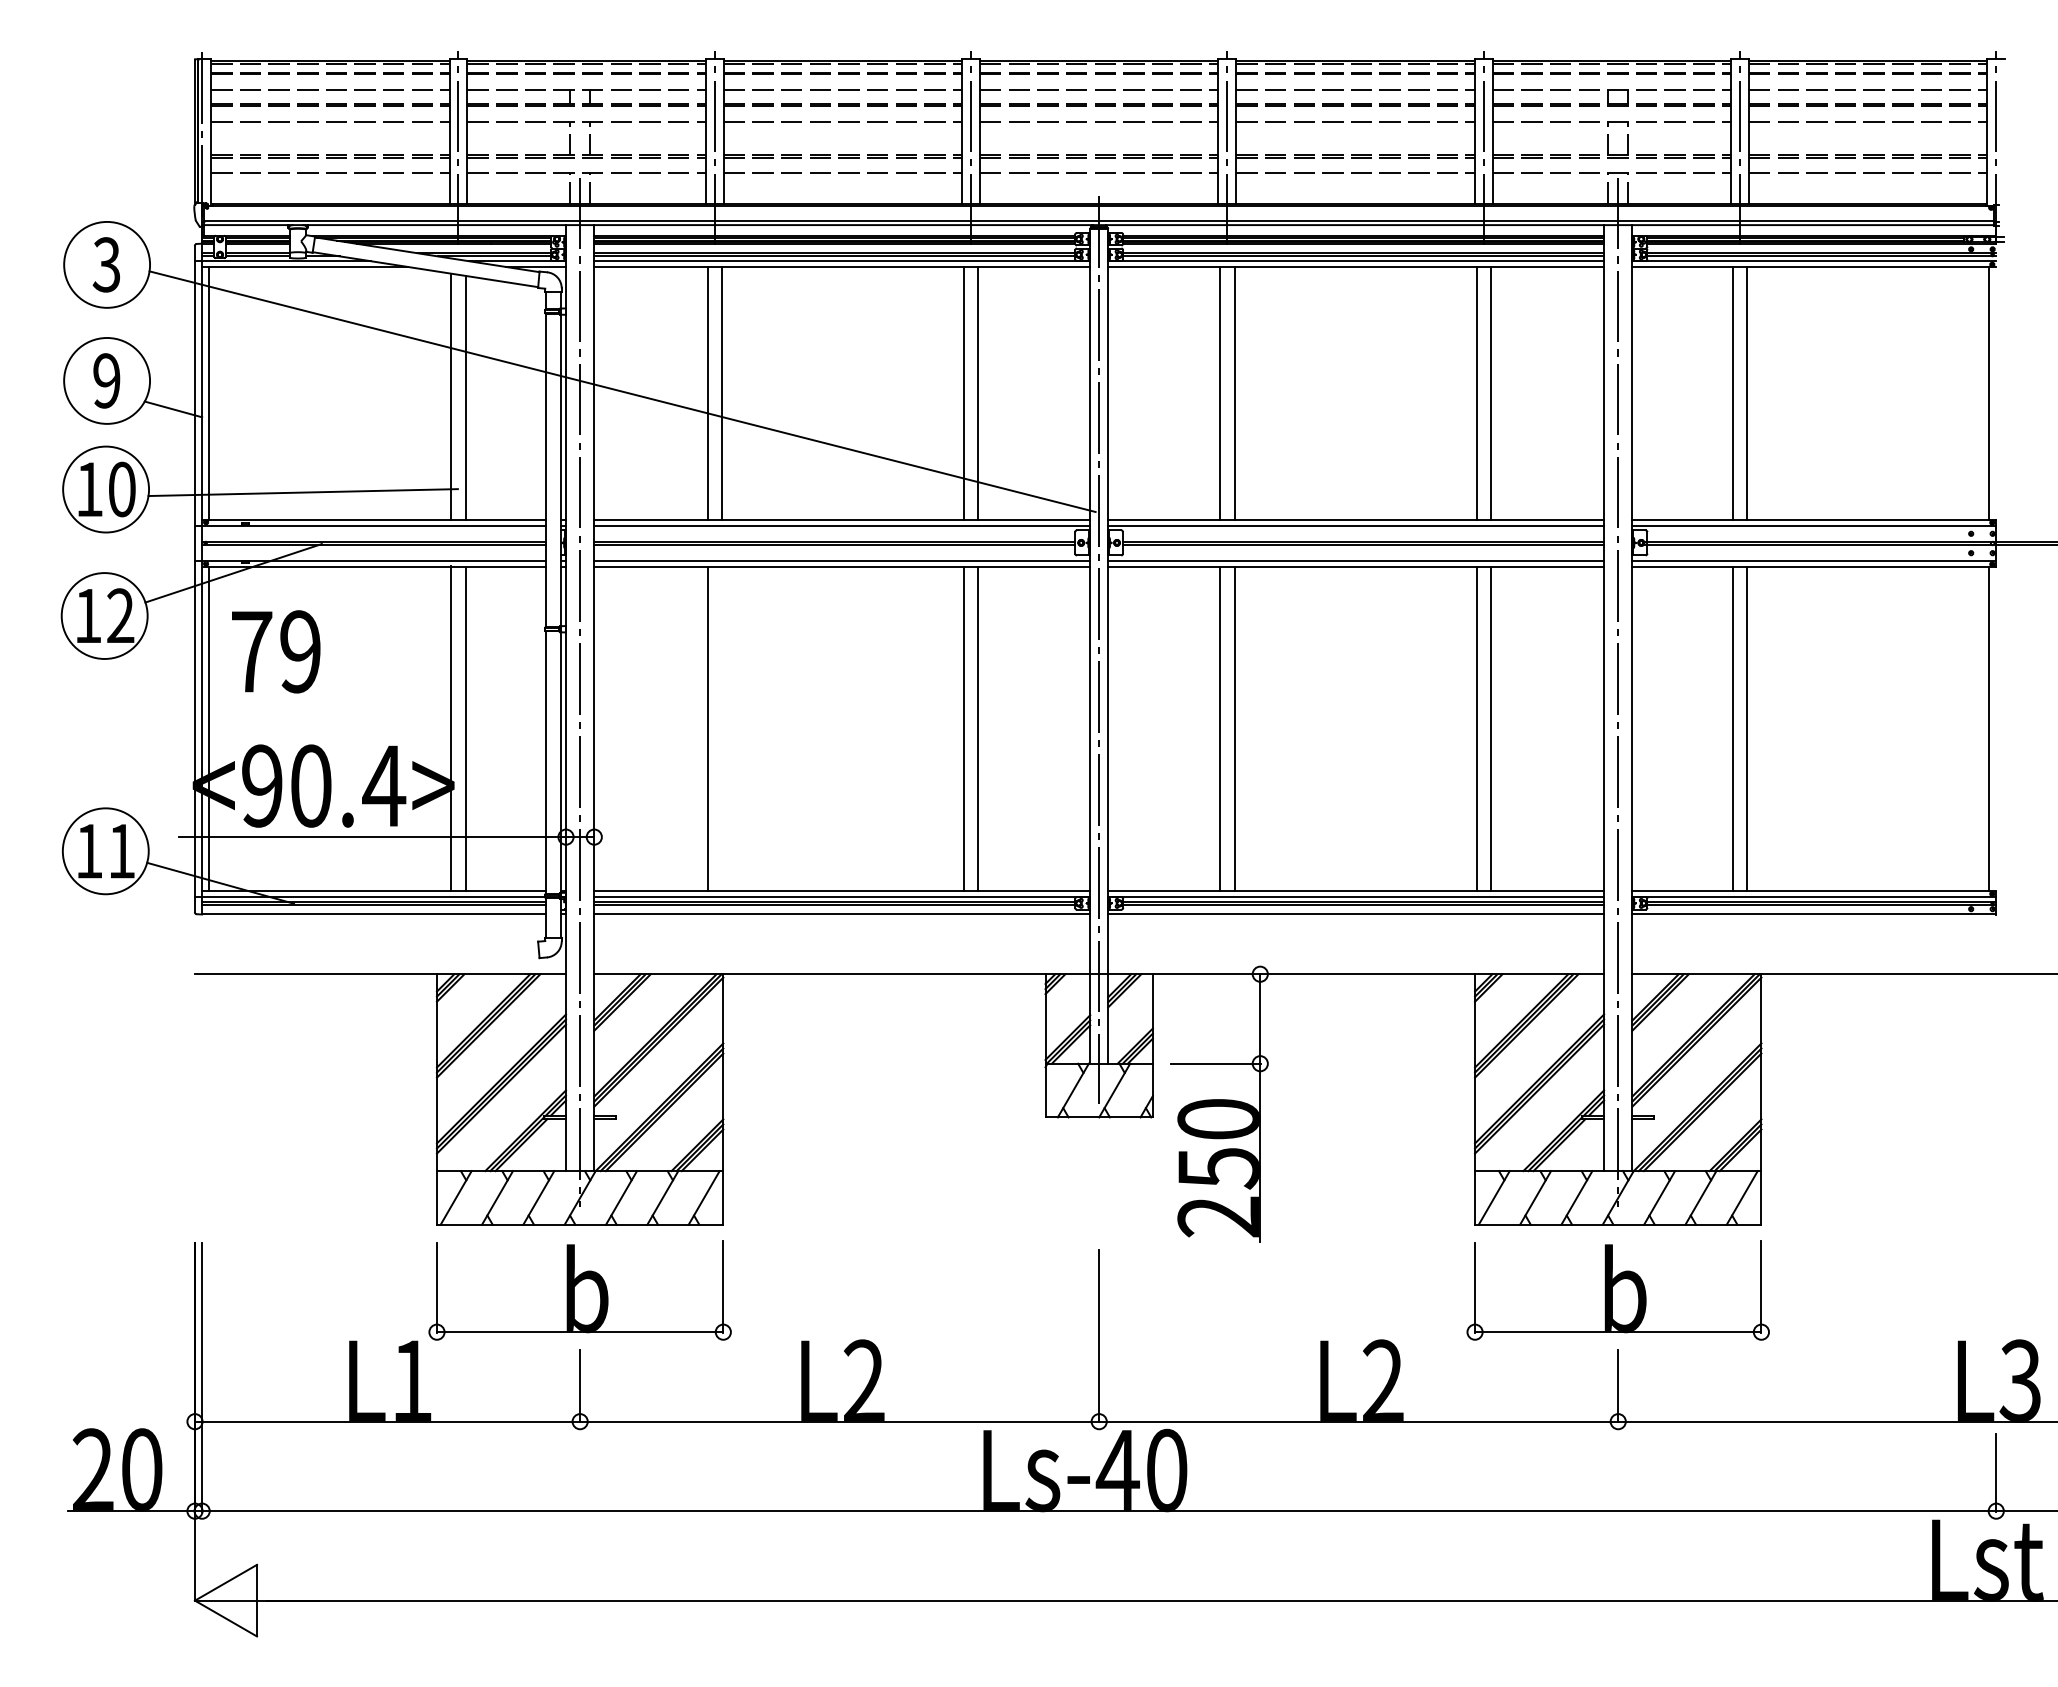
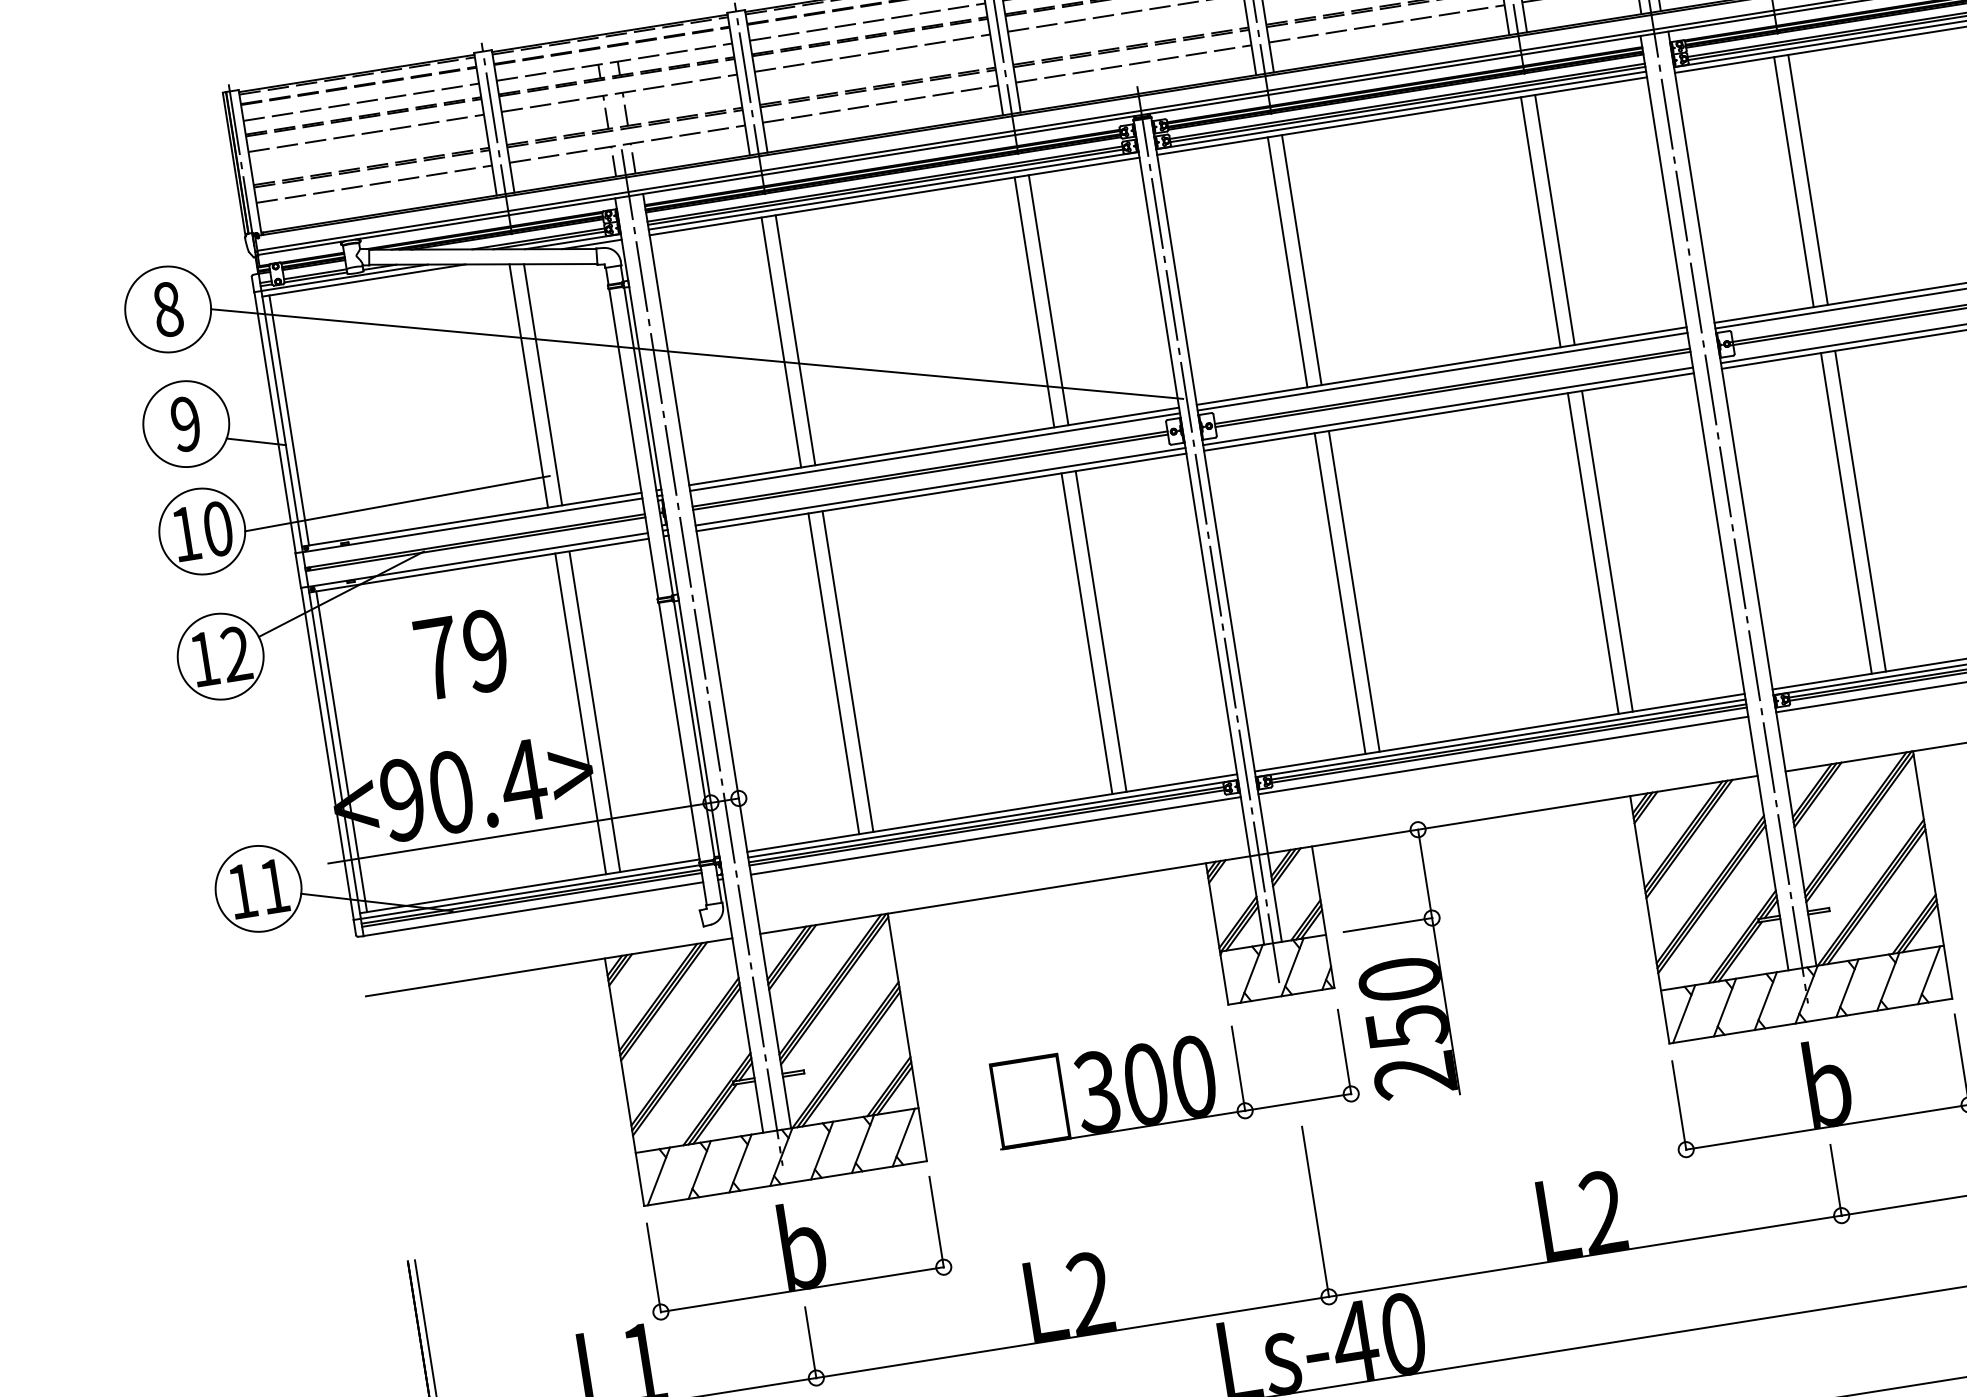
text: (106, 264) -> (167, 309), 3 -> 8
text: (276, 651) -> (462, 654), moved
line: (721, 728) -> (847, 671), added
part: (979, 1185) -> (1173, 1082), added

